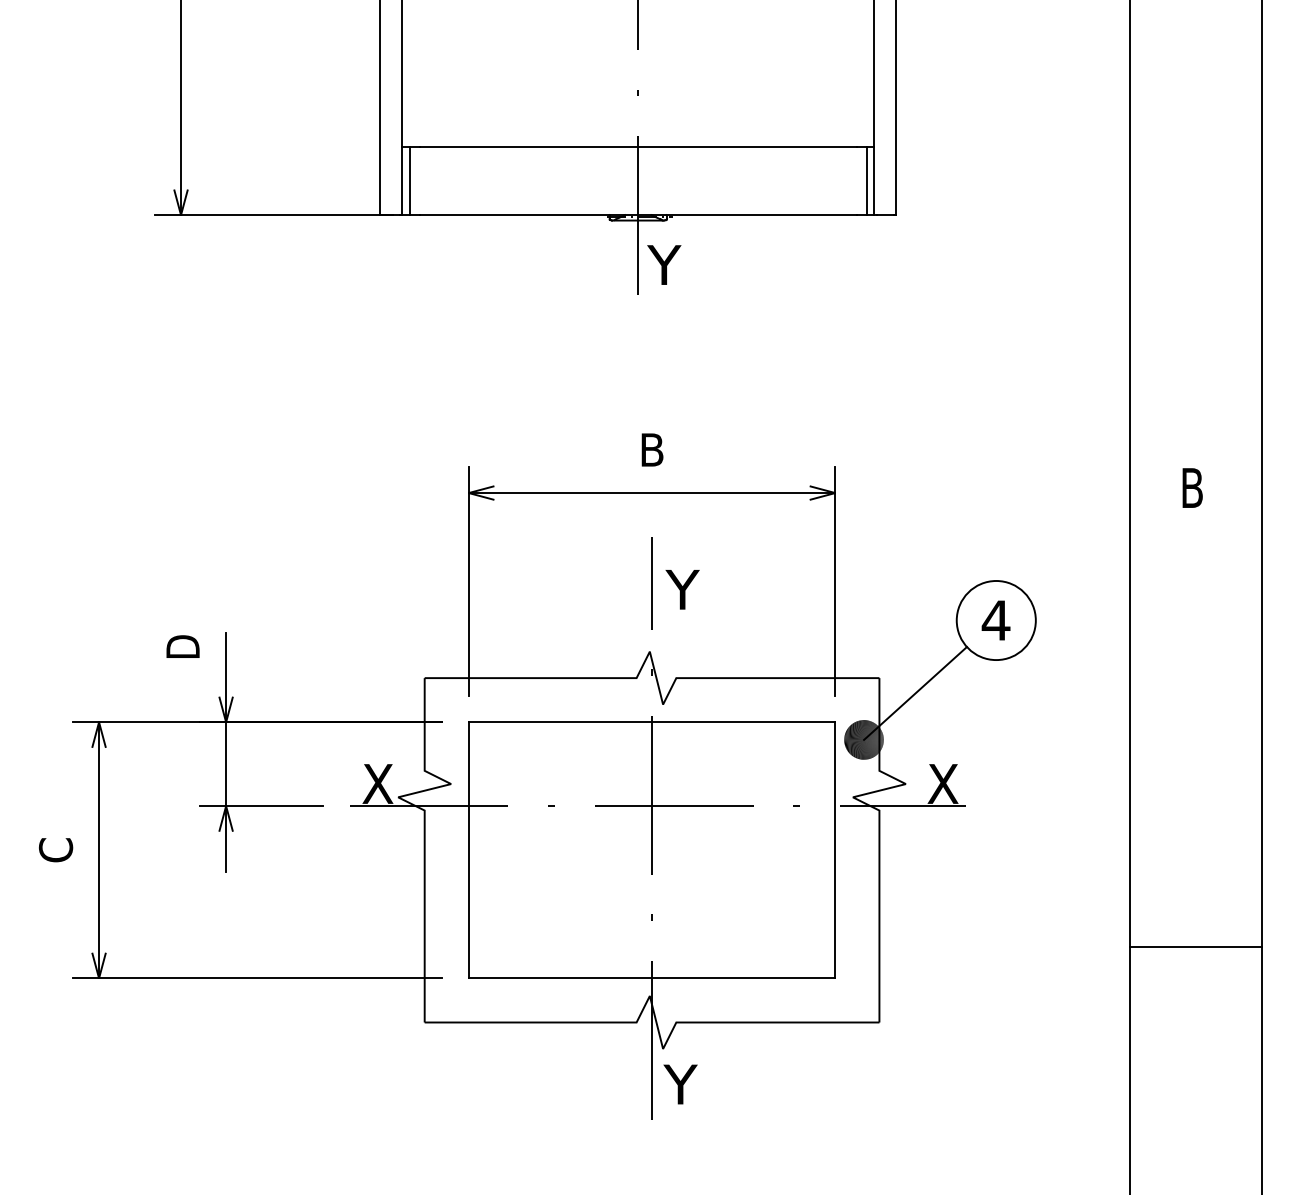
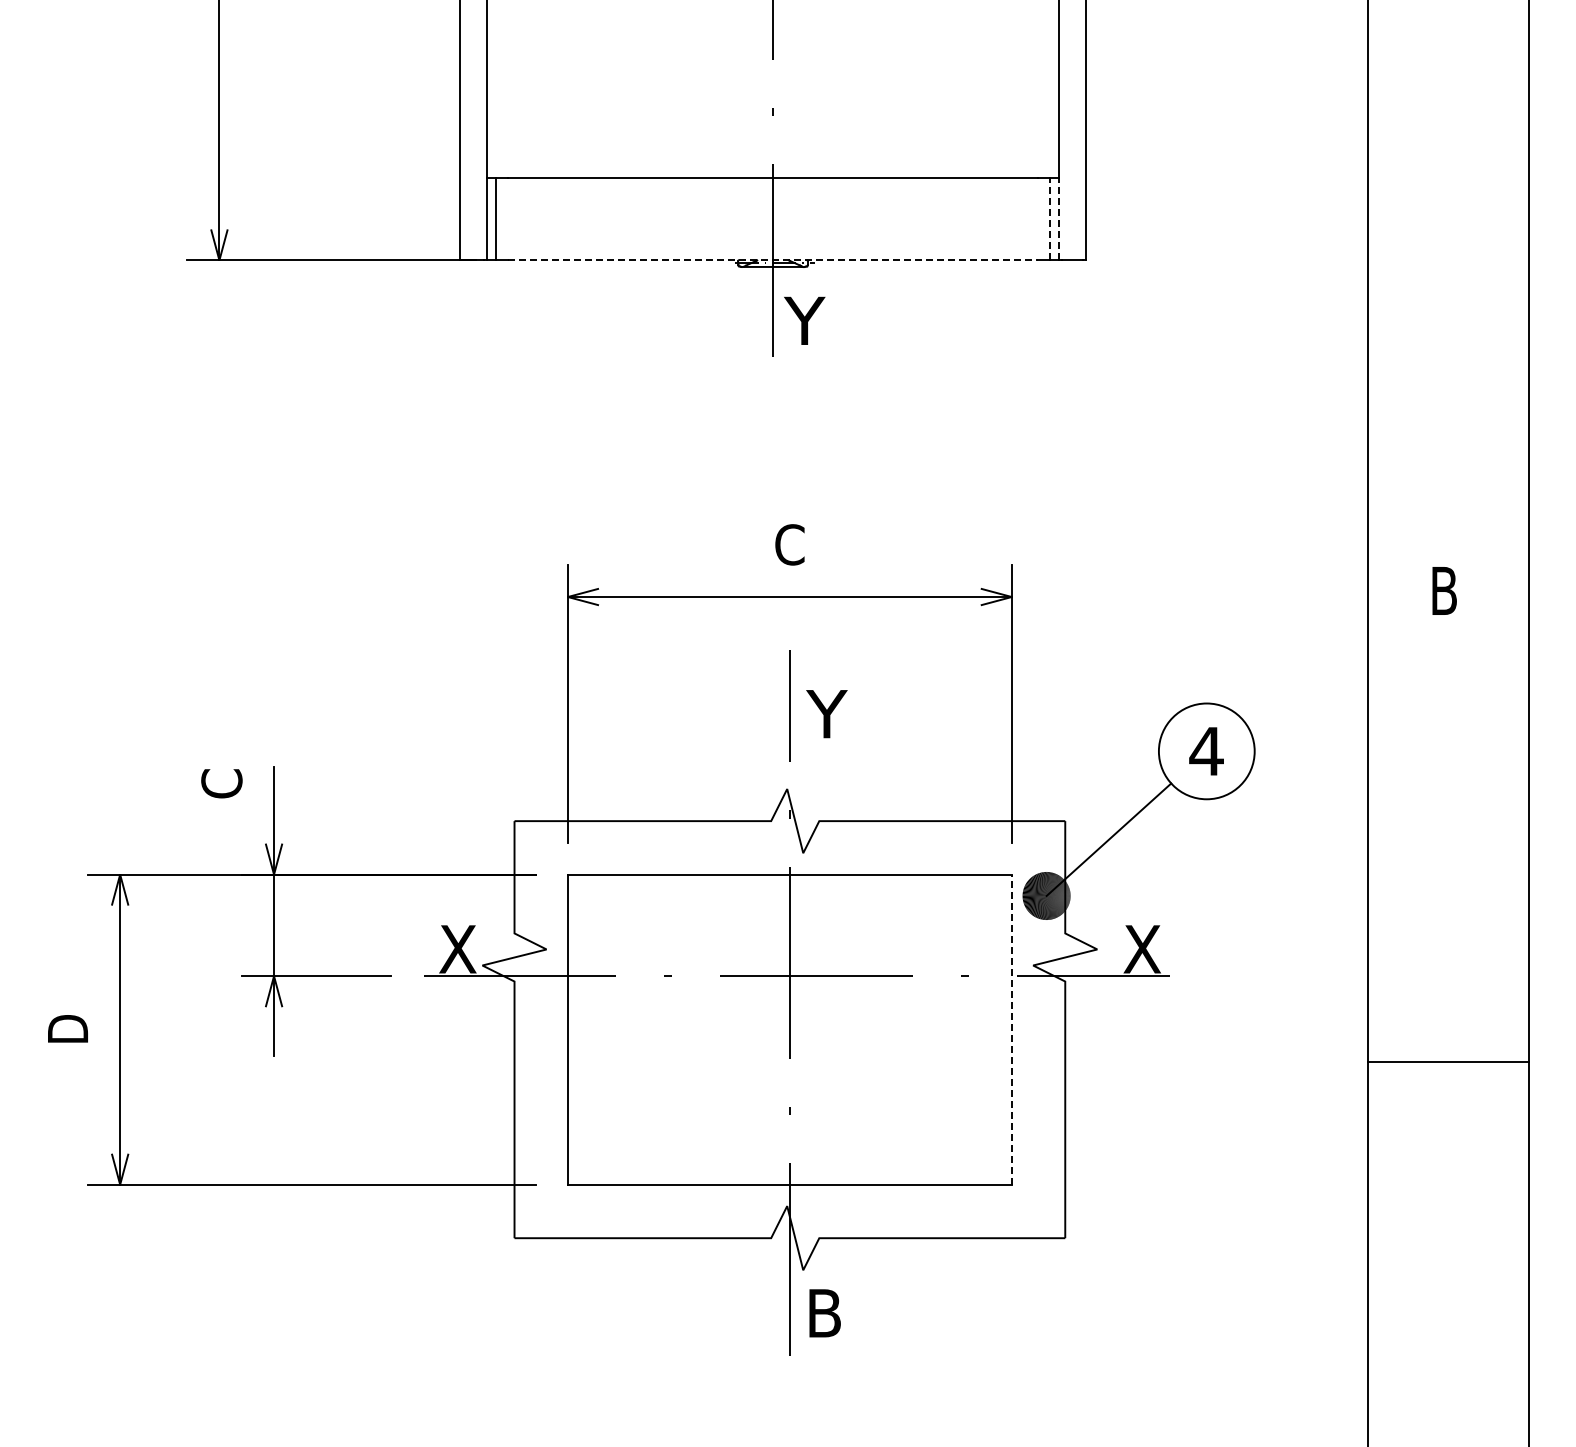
line: (866, 180) -> (1049, 218), solid -> dashed
line: (874, 180) -> (1059, 218), solid -> dashed
line: (638, 215) -> (773, 260), solid -> dashed
text: (651, 449) -> (789, 544), B -> C
text: (182, 647) -> (221, 783), D -> C
text: (55, 850) -> (67, 1029), C -> D
line: (835, 850) -> (1011, 1029), solid -> dashed
line: (1195, 946) -> (1448, 1062), moved
text: (680, 1084) -> (824, 1313), Y -> B

